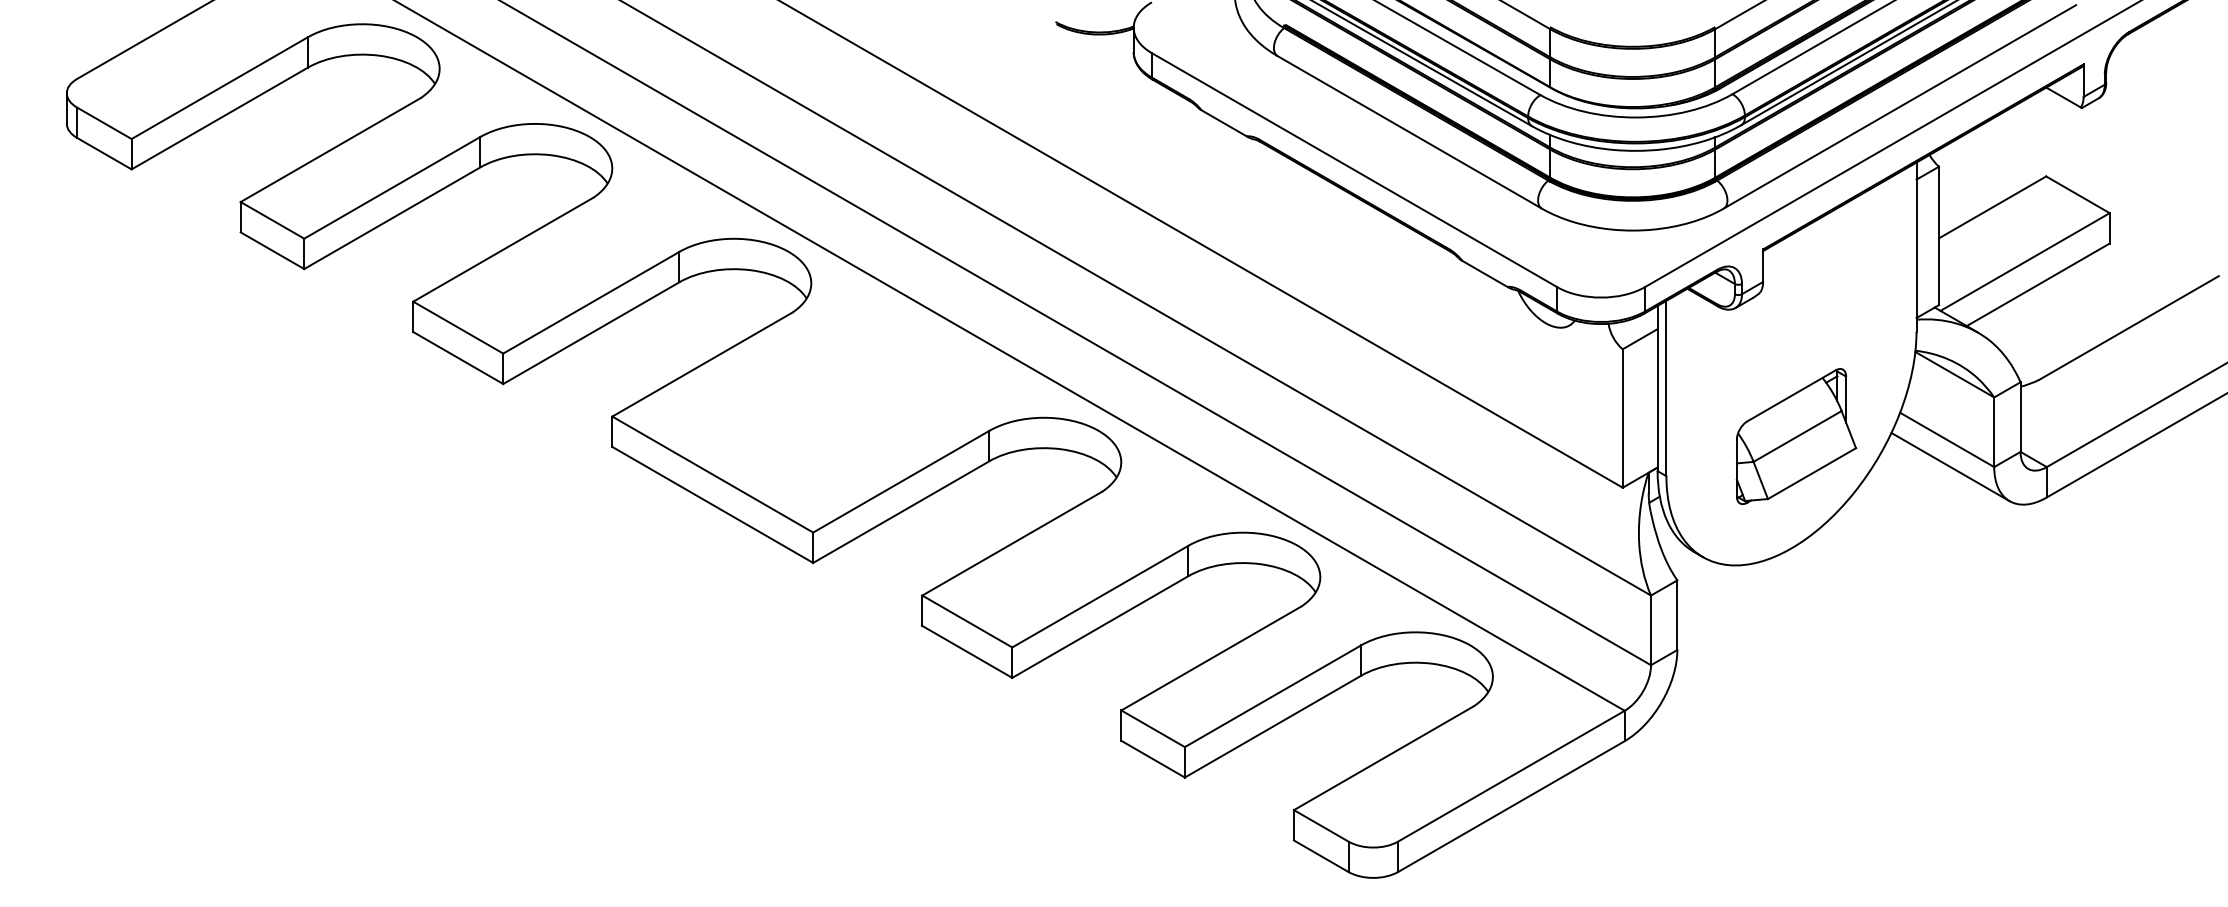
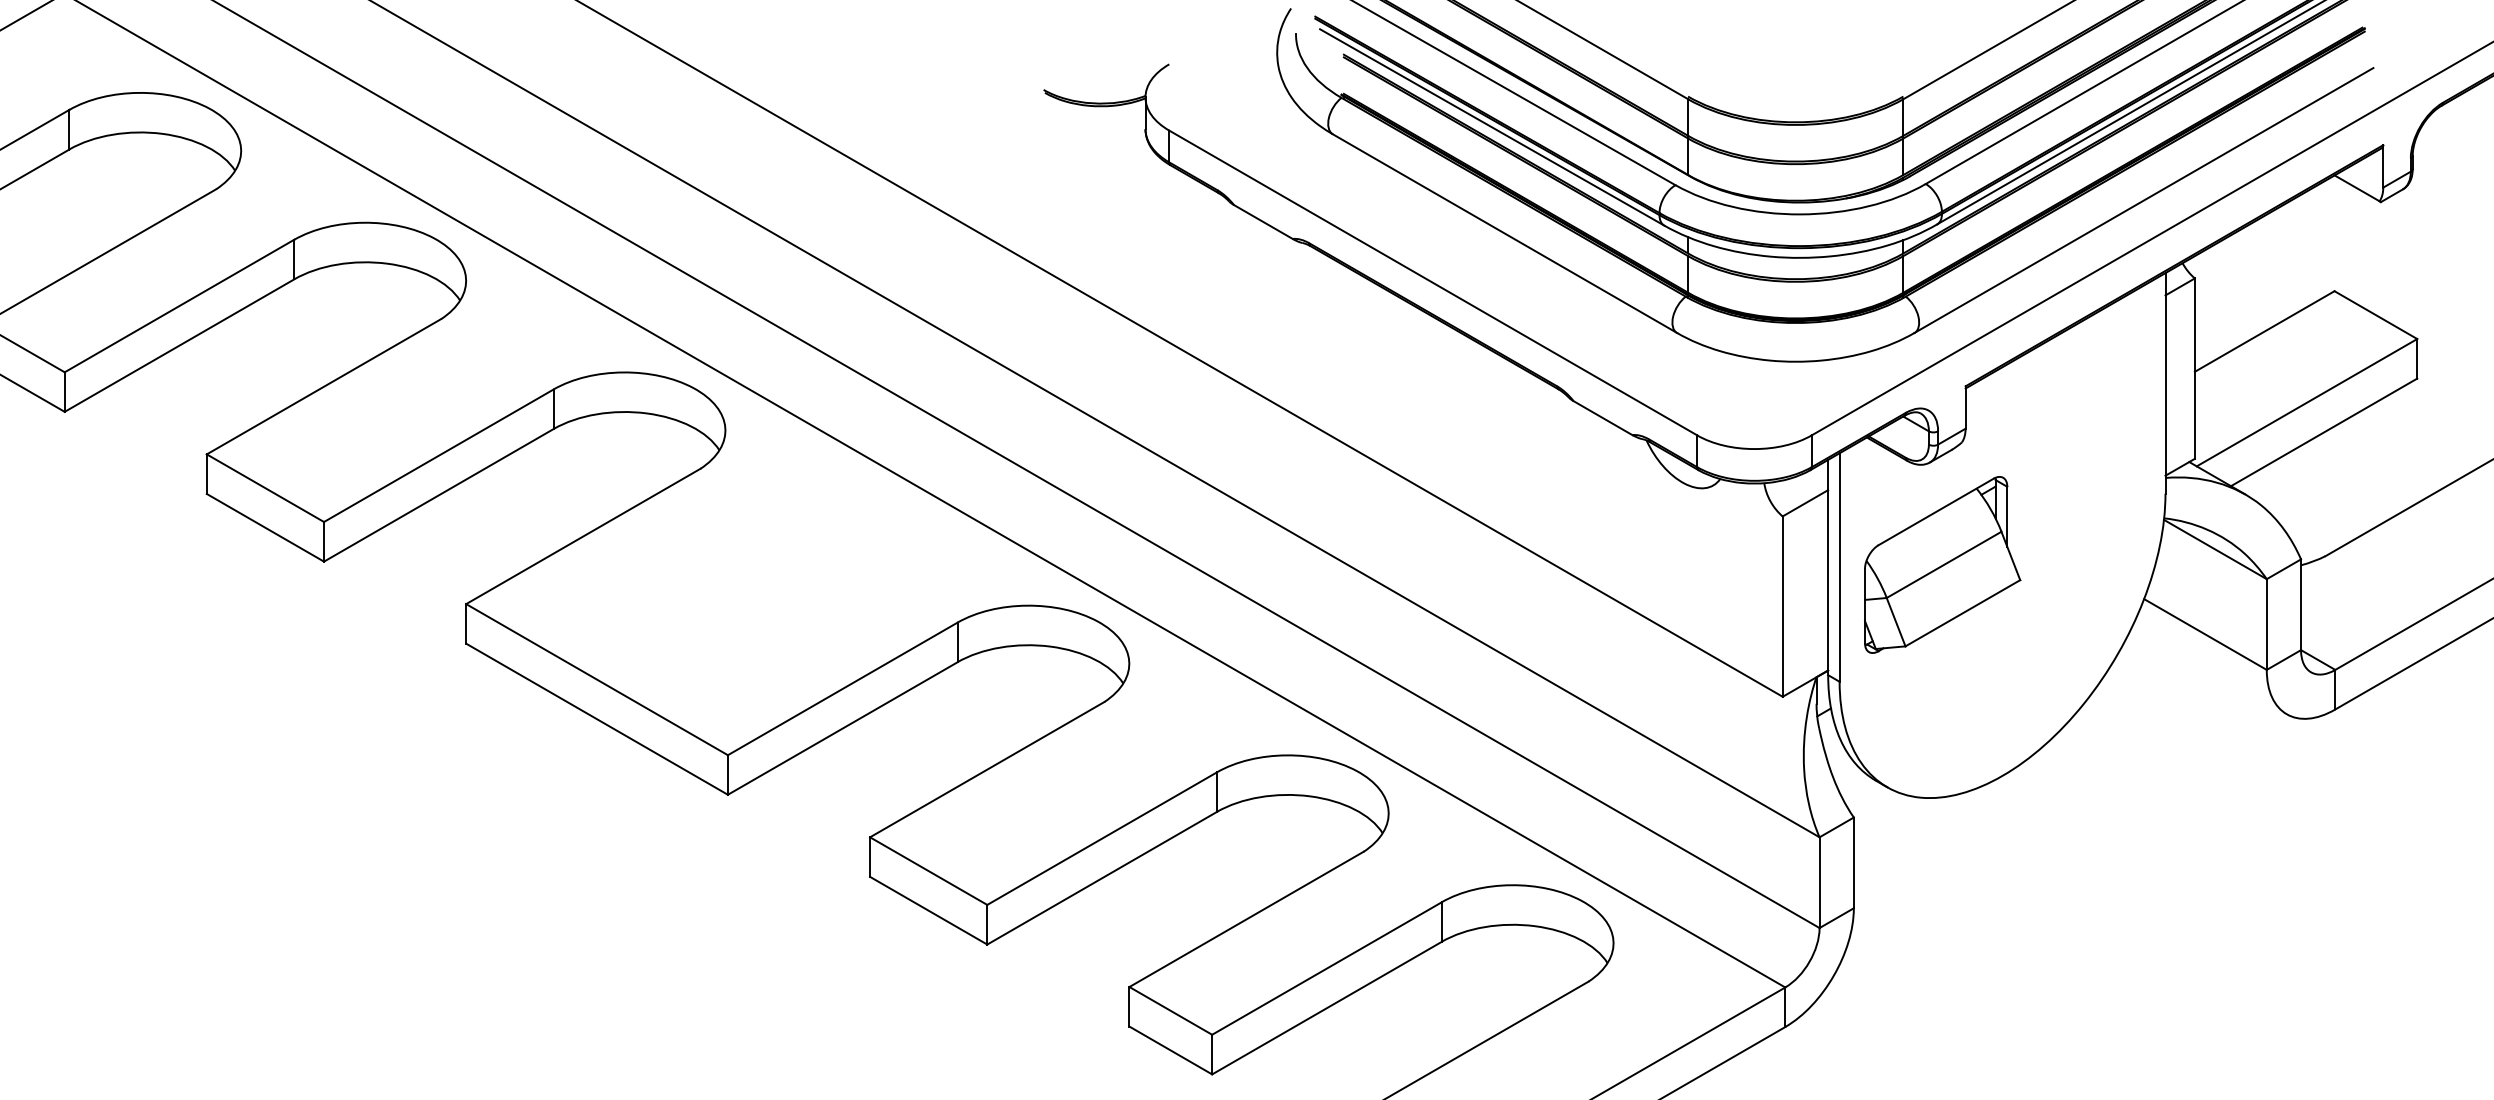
part: (1796, 436) -> (1942, 564), moved
line: (1950, 466) -> (2209, 669), removed

